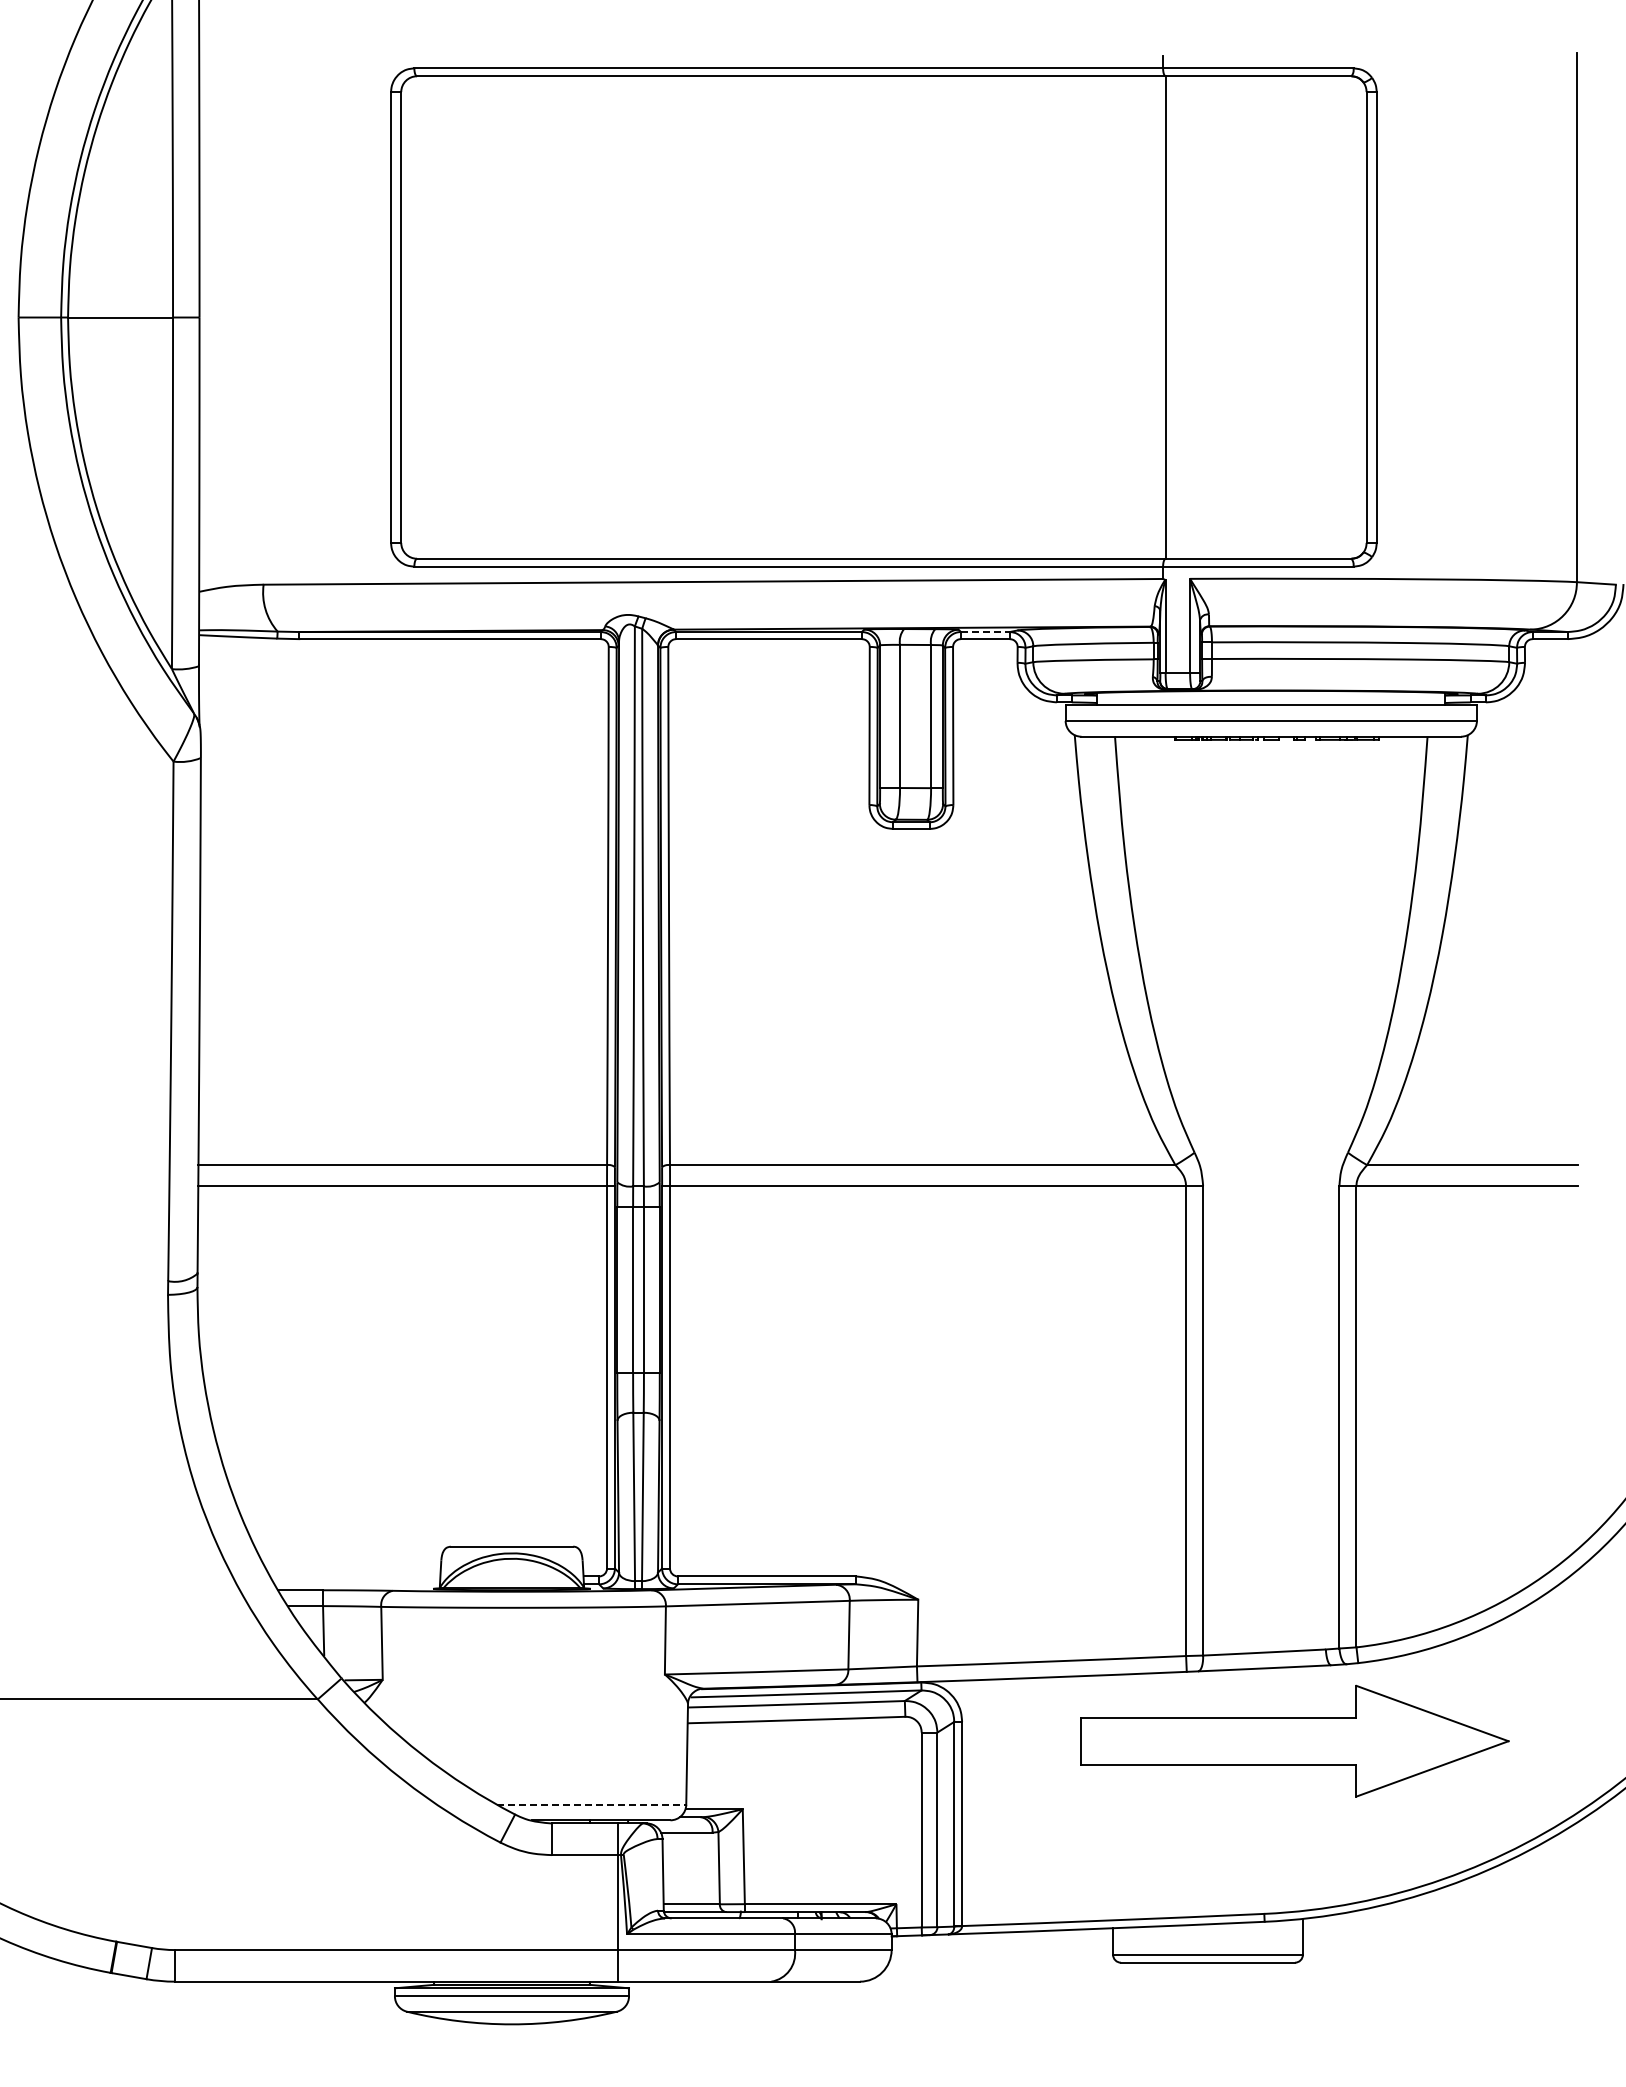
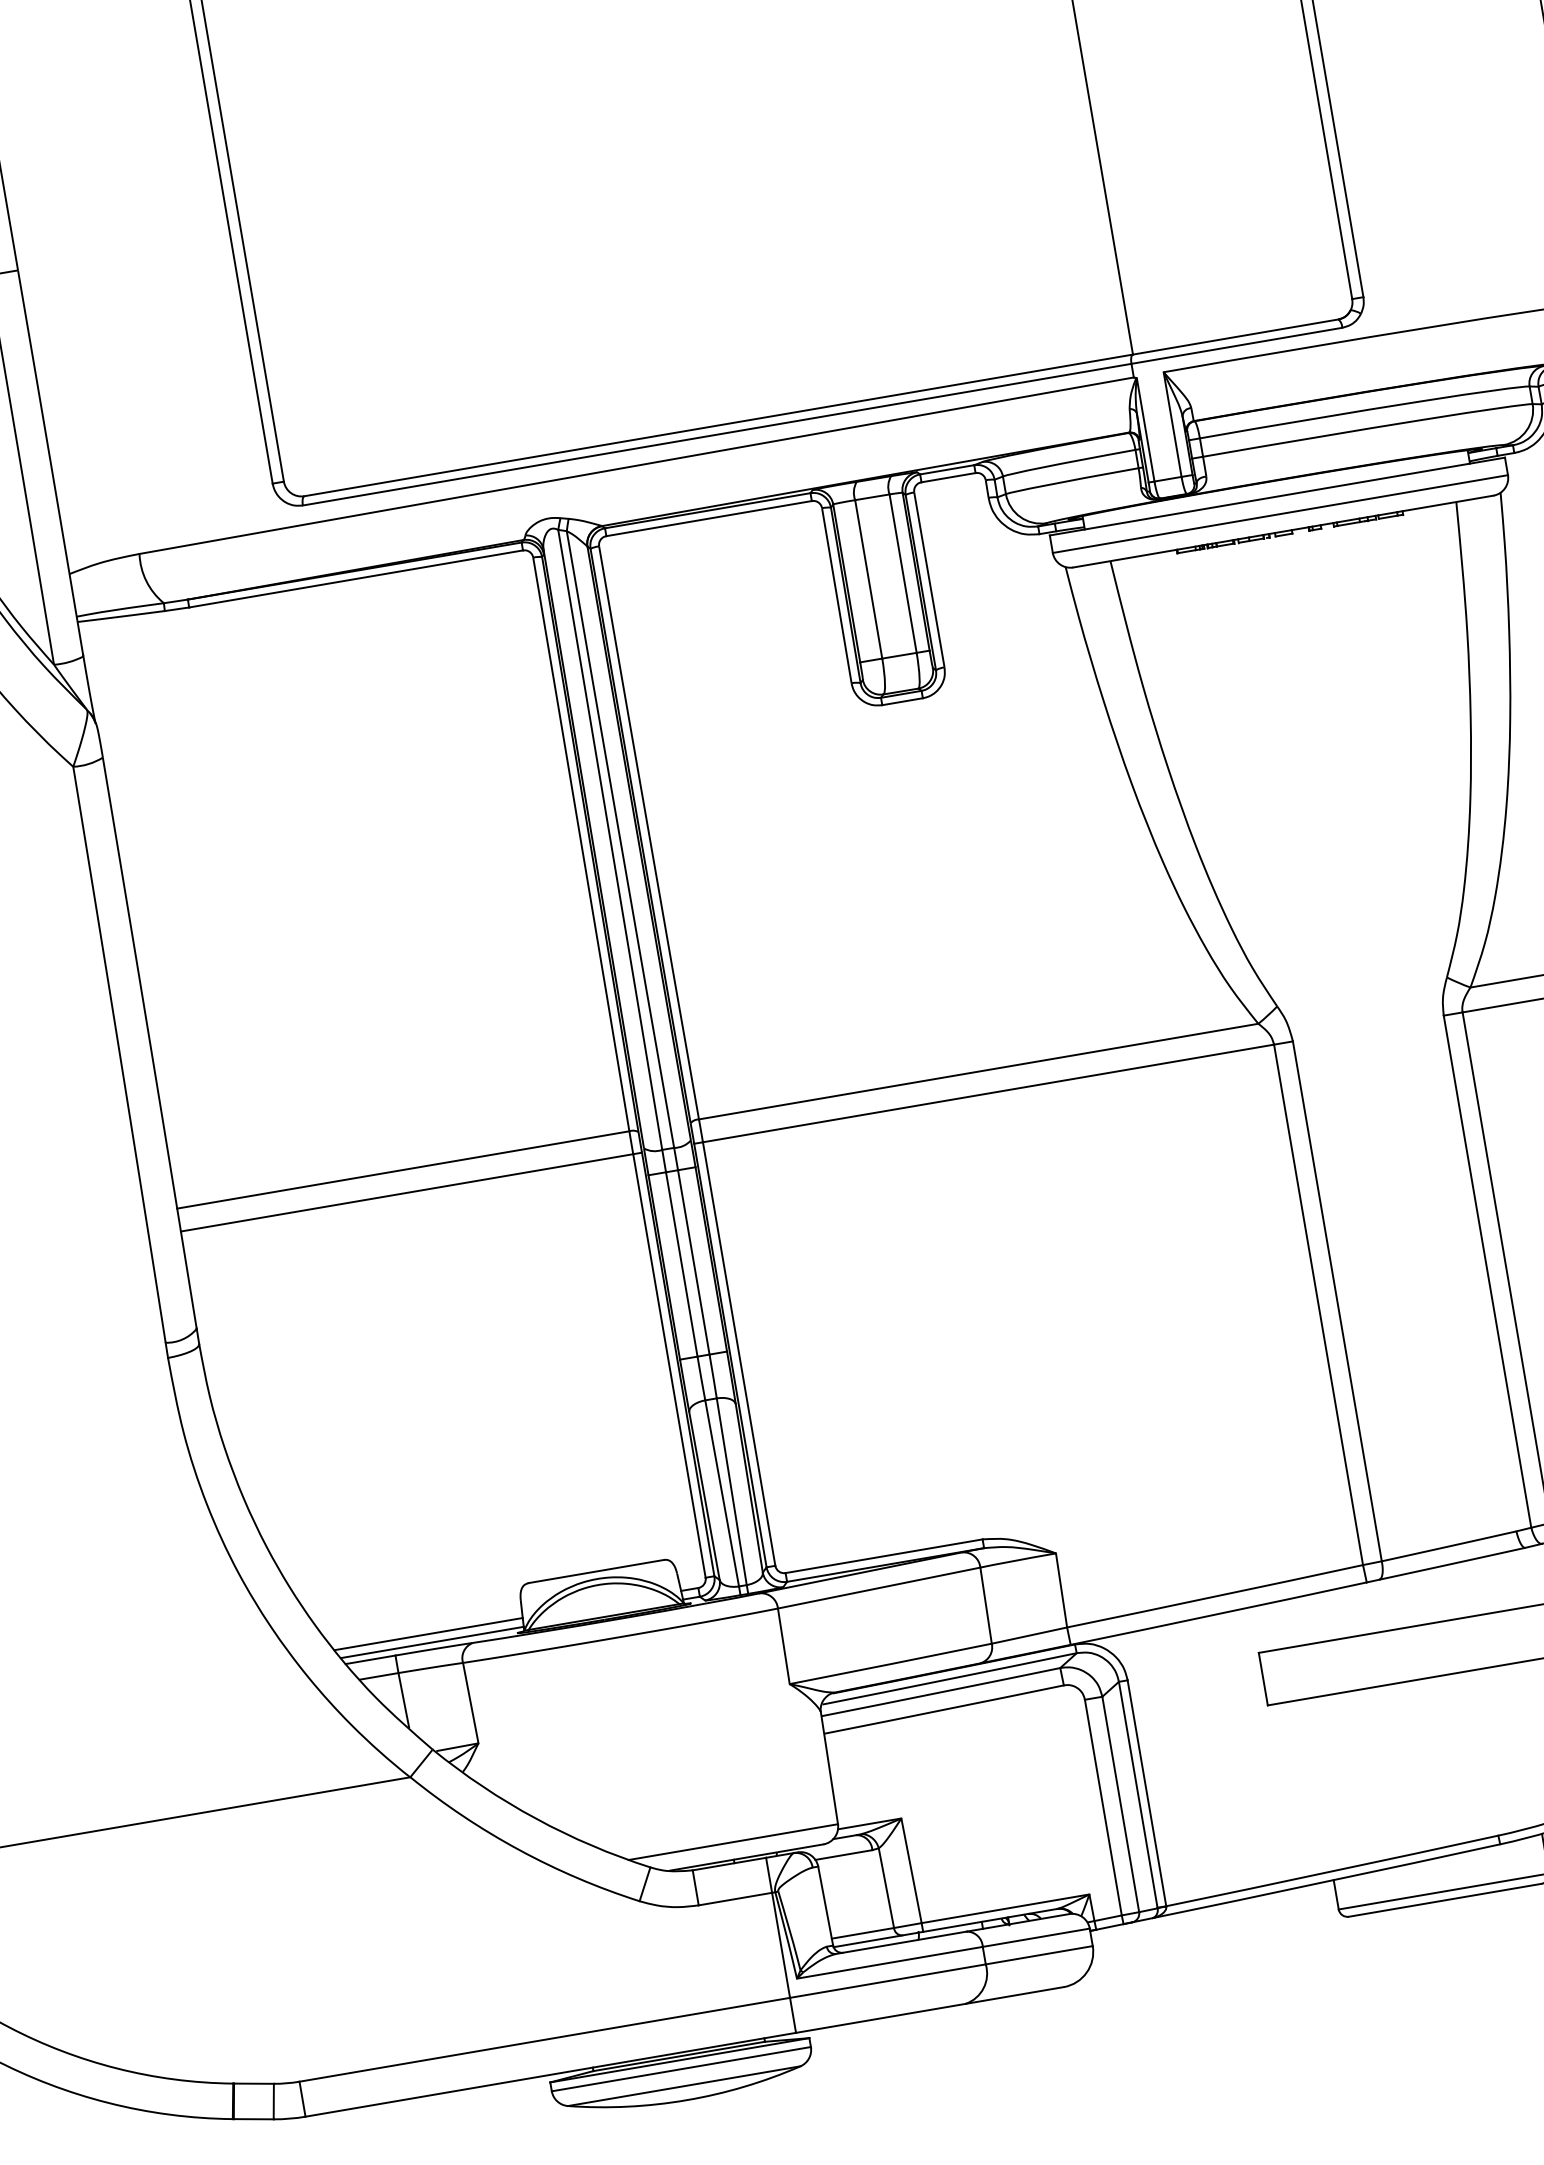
line: (985, 632) -> (947, 470), dashed -> solid
line: (355, 1576) -> (428, 1634), added
line: (357, 1584) -> (432, 1642), added
line: (591, 1804) -> (733, 1841), dashed -> solid

